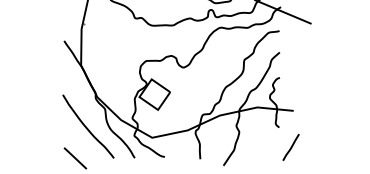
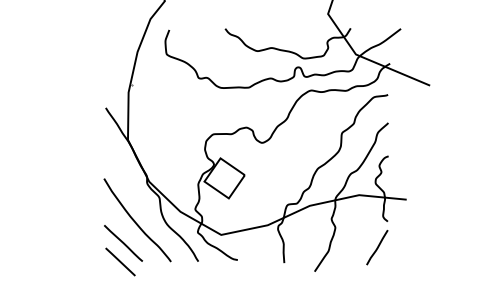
line: (77, 144) -> (123, 243), added
line: (291, 147) -> (377, 247), moved

